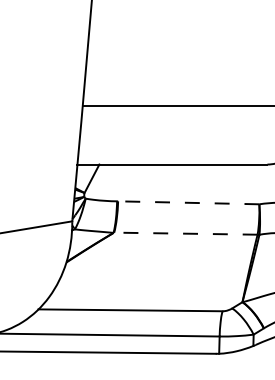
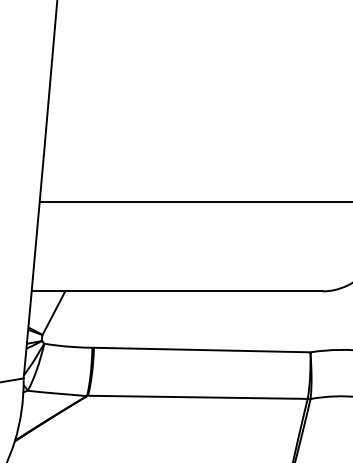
line: (188, 202) -> (201, 349), dashed -> solid
line: (185, 233) -> (197, 397), dashed -> solid

